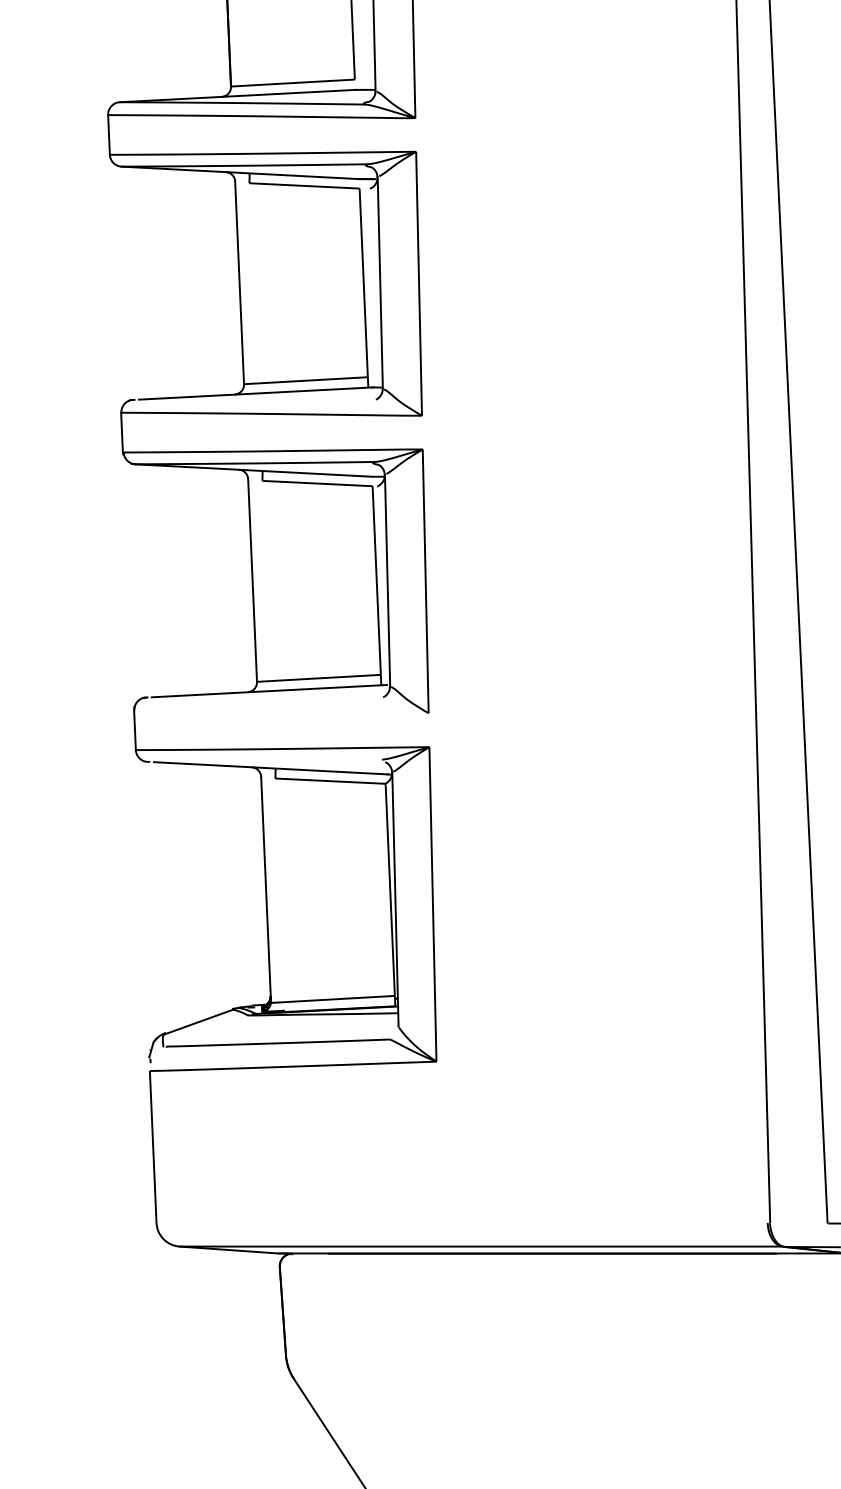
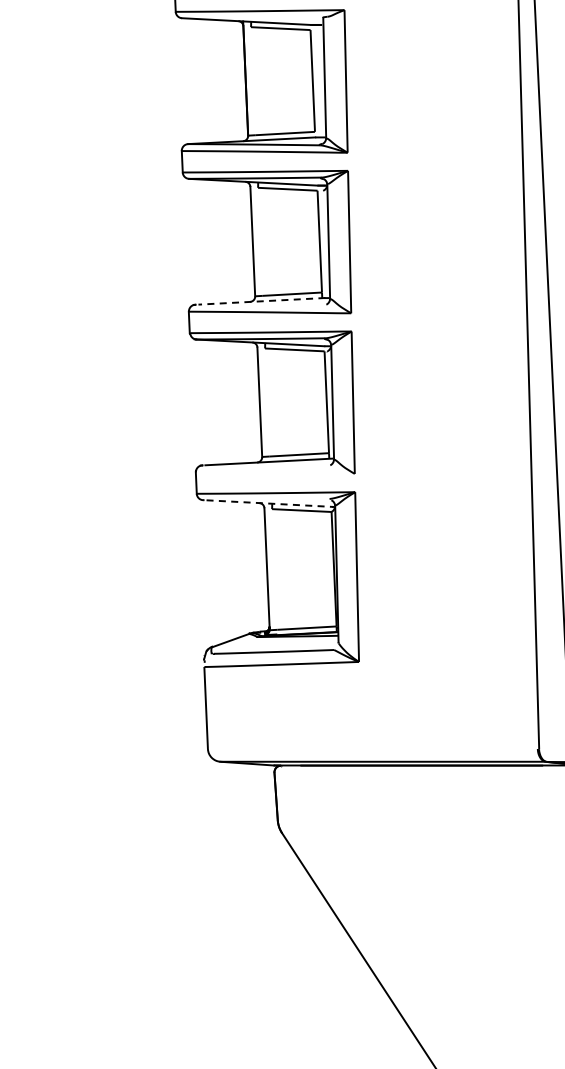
line: (255, 393) -> (261, 301), solid -> dashed
line: (272, 768) -> (270, 503), solid -> dashed

